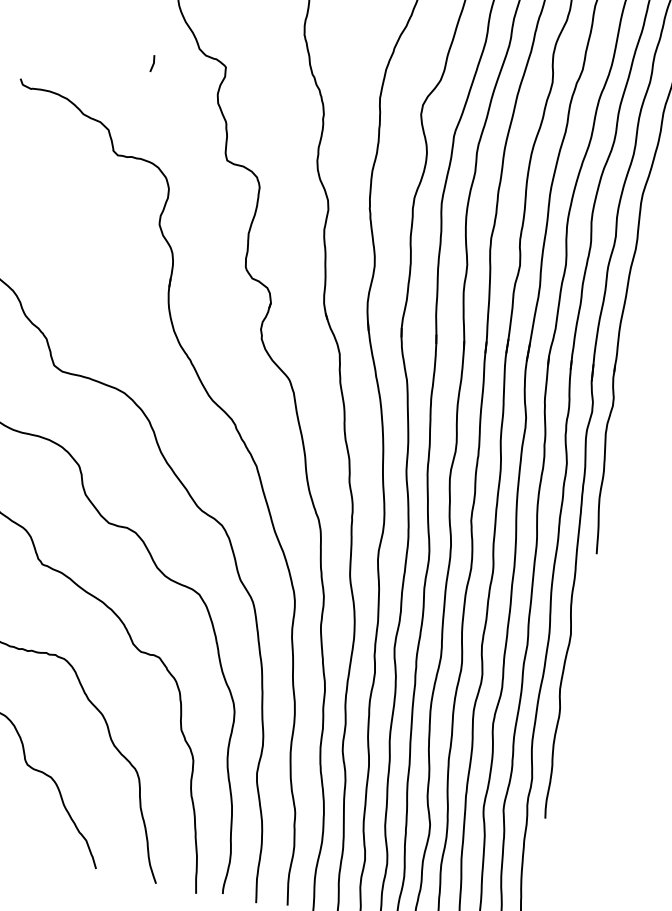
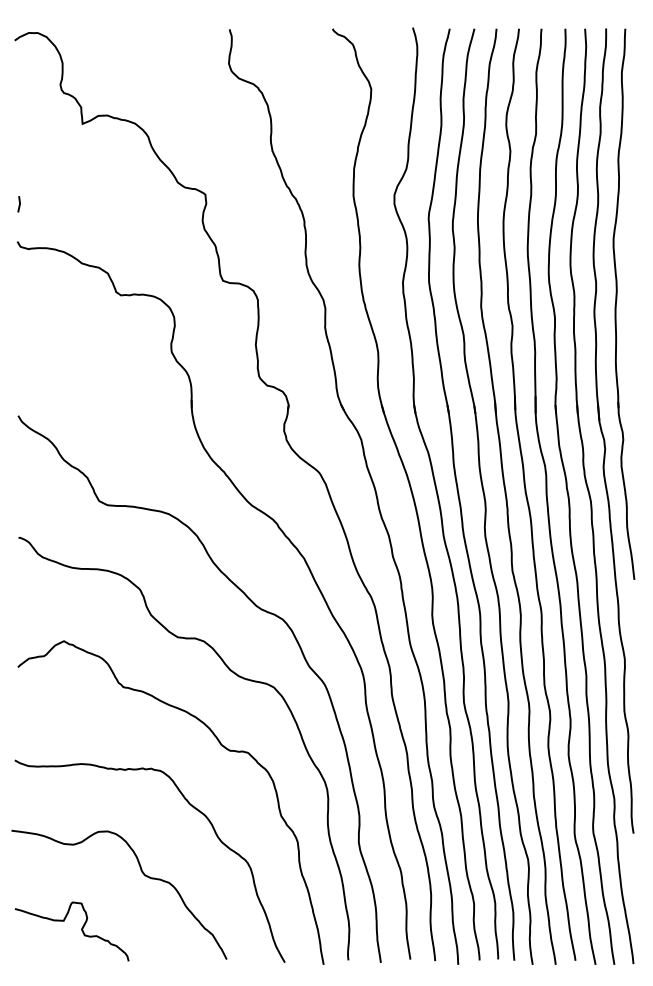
line: (153, 63) -> (19, 204), moved

